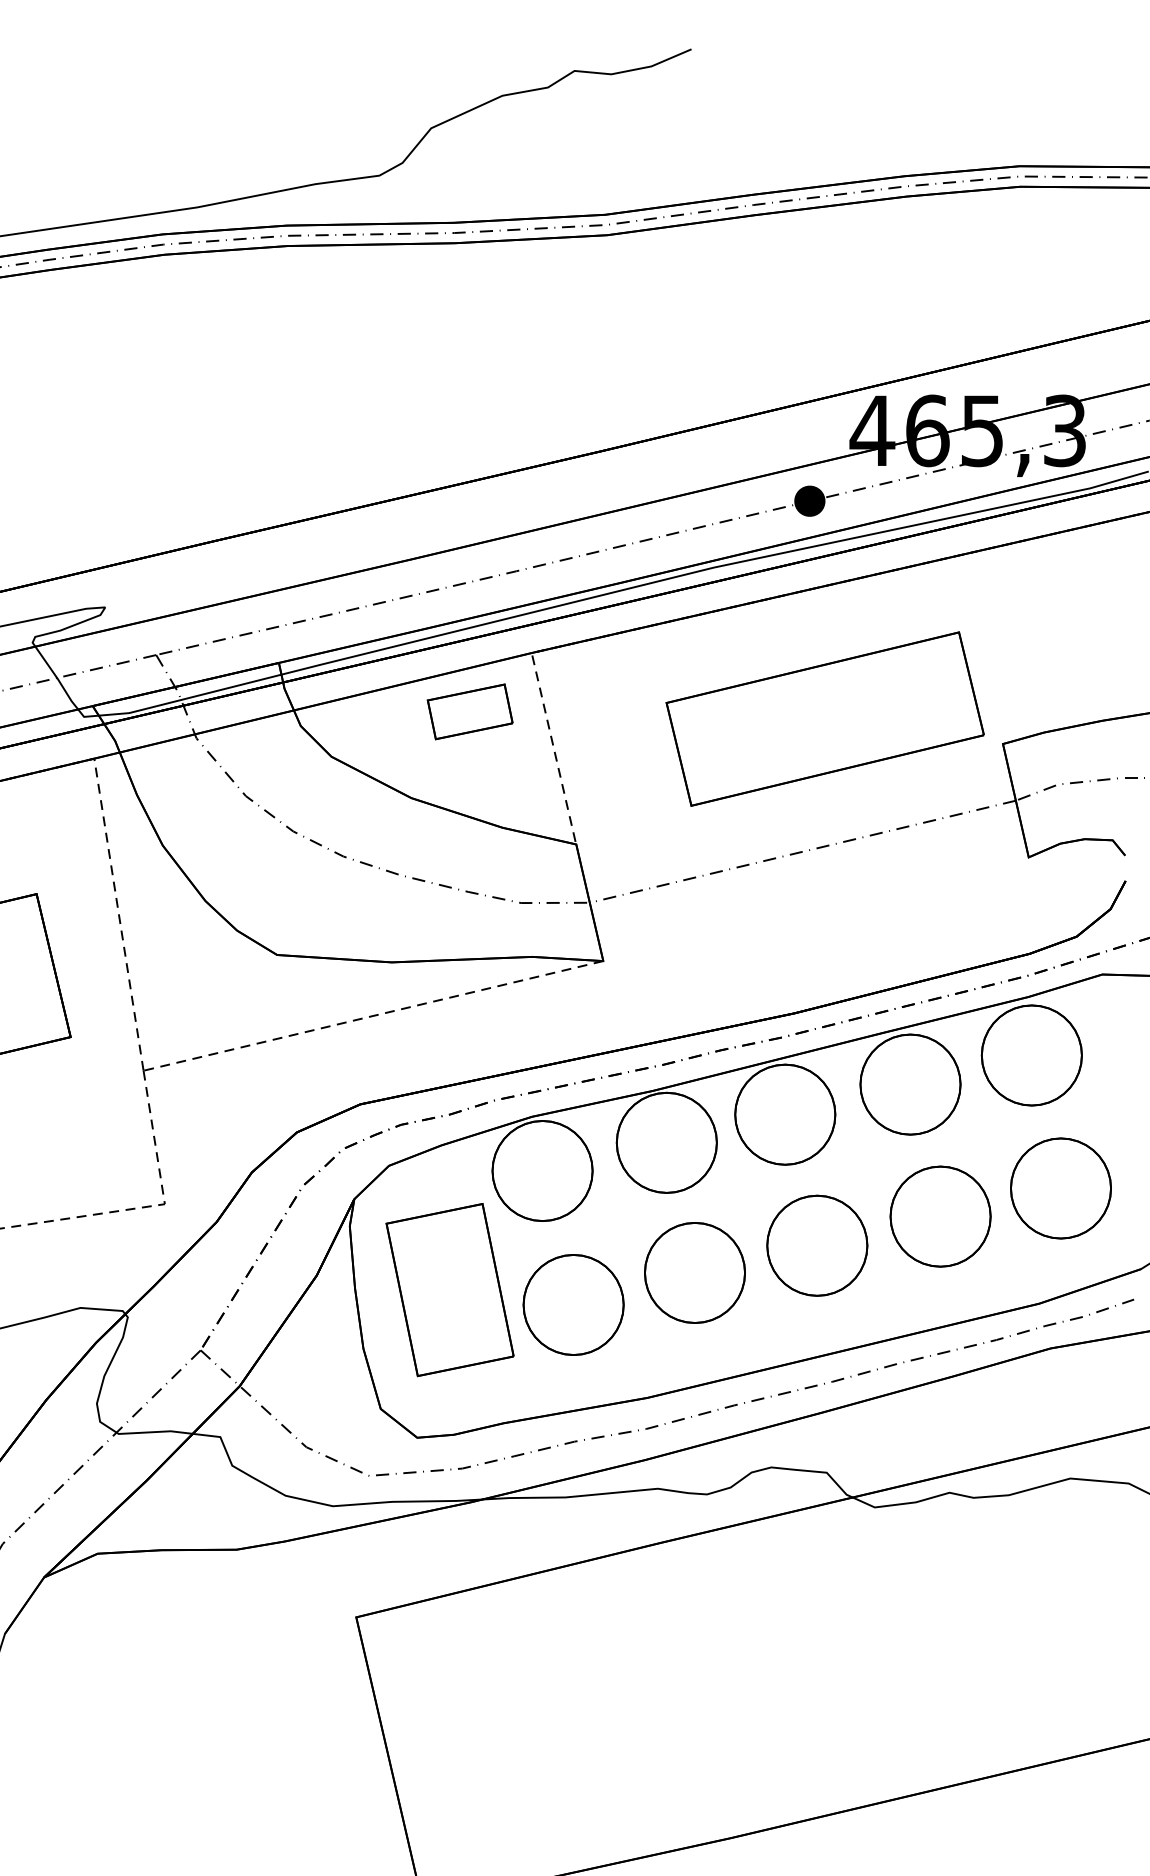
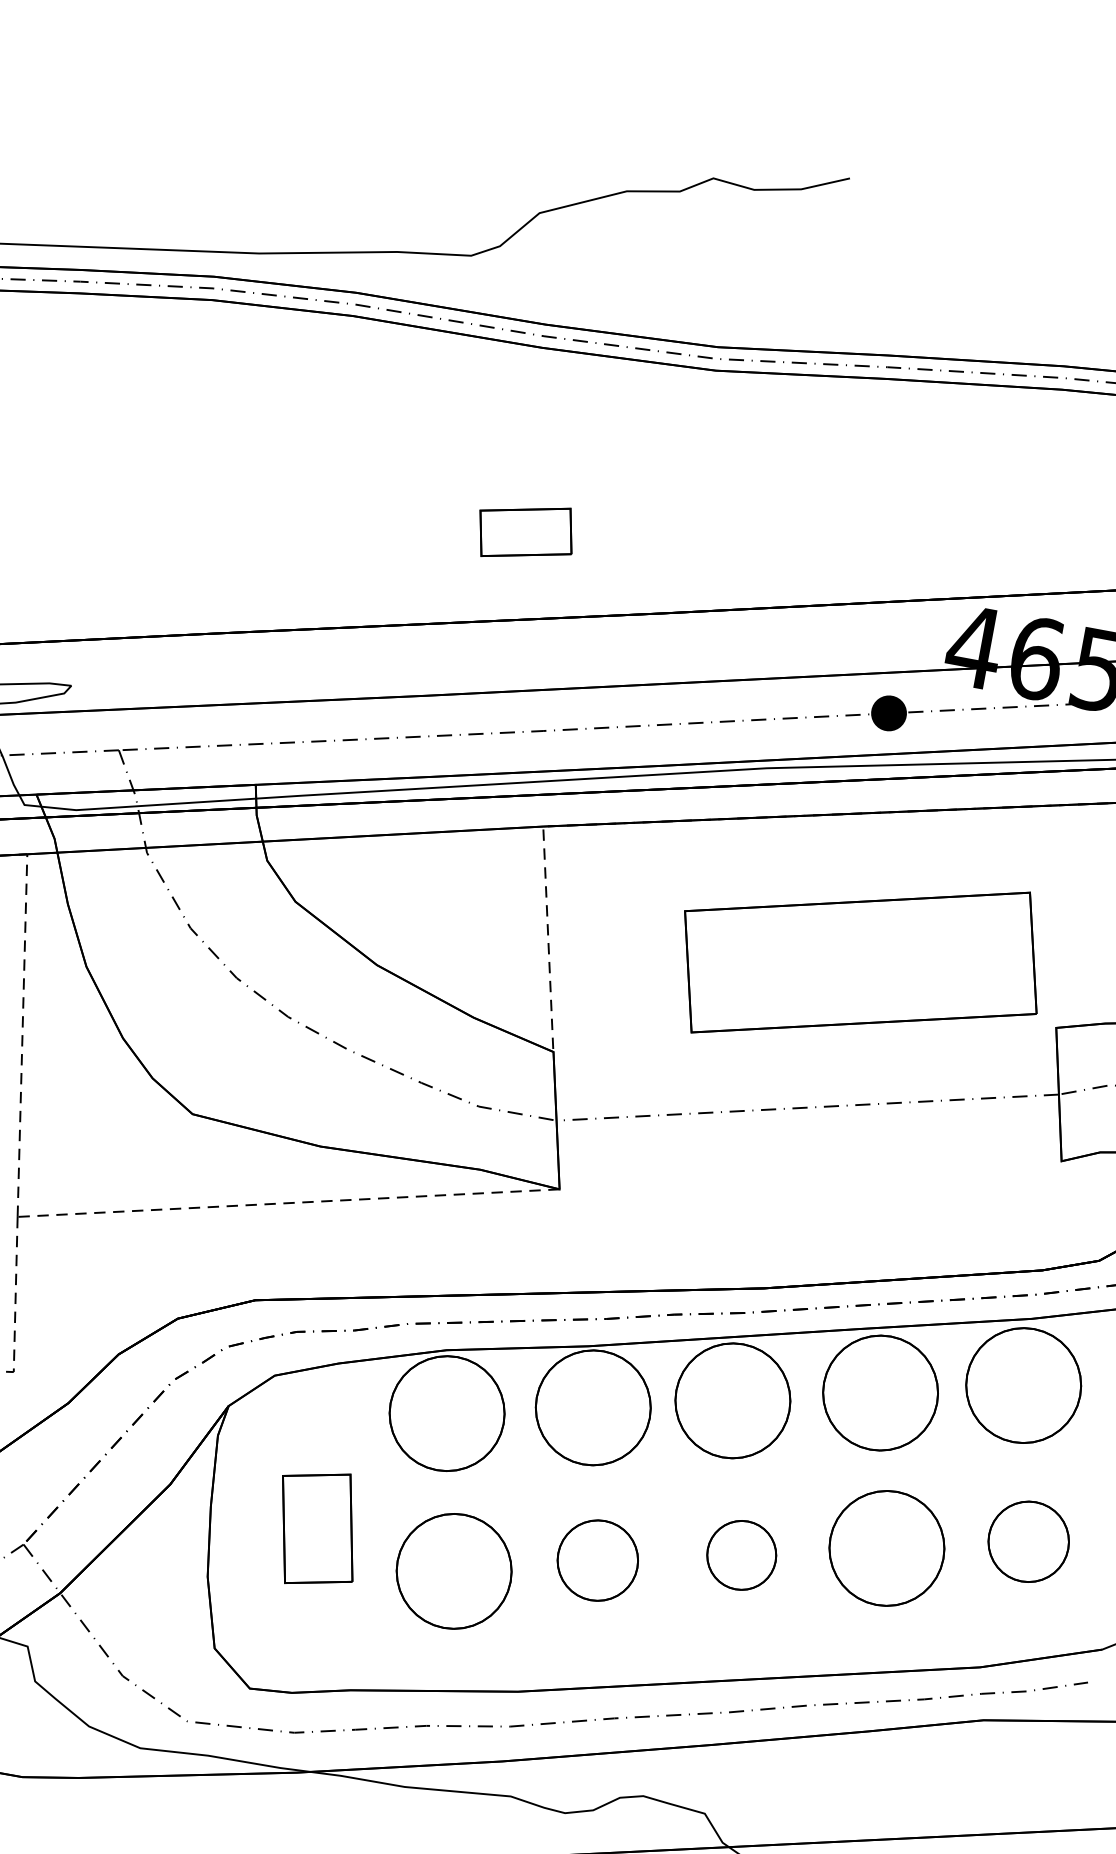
part: (469, 711) -> (525, 531), moved
part: (1060, 1188) -> (1028, 1541), size x0.7
part: (817, 1245) -> (741, 1555), size x0.6
part: (694, 1272) -> (597, 1559), size x0.7
part: (449, 1290) -> (317, 1529), size x0.6

